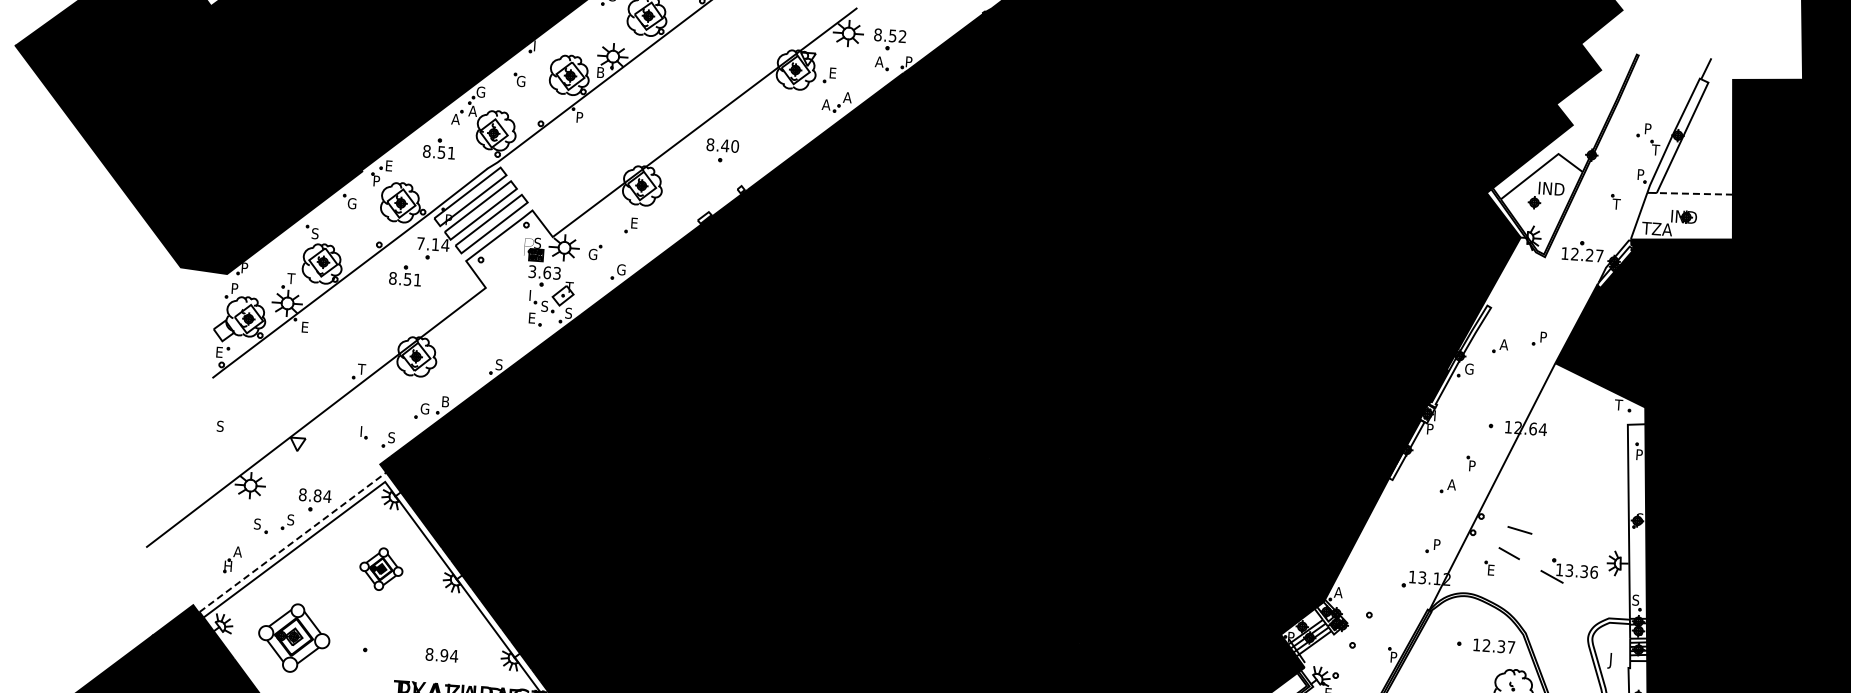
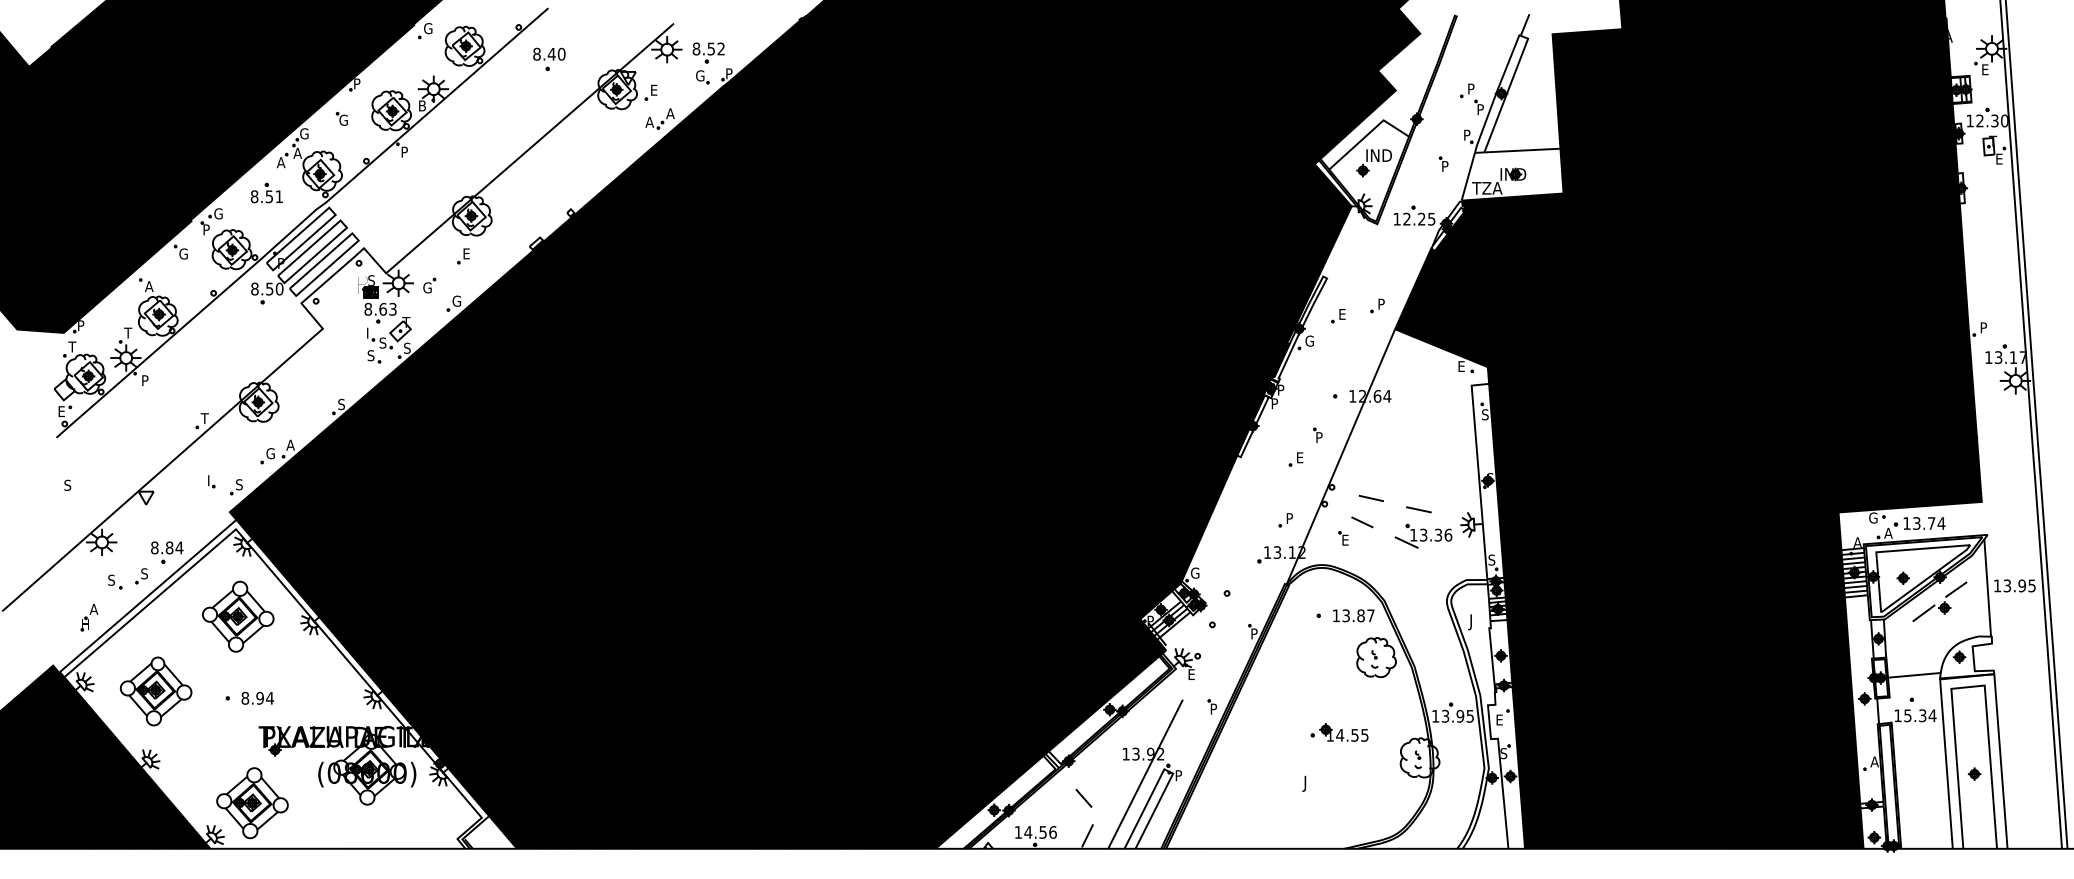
text: (537, 43) -> (357, 81), I -> P
text: (879, 61) -> (699, 75), A -> G
text: (1655, 149) -> (1480, 109), T -> P
part: (722, 150) -> (549, 59), moved
text: (389, 165) -> (218, 213), E -> G
line: (1693, 193) -> (1521, 150), dashed -> solid
text: (1616, 204) -> (1444, 166), T -> P
text: (315, 233) -> (149, 286), S -> A
text: (433, 243) -> (267, 288), 7.14 -> 8.50
text: (1599, 256) -> (1431, 219), 12.27 -> 12.25
text: (532, 271) -> (368, 309), 3.63 -> 8.63
part: (405, 275) -> (241, 321), removed
text: (234, 288) -> (72, 346), P -> T
text: (531, 317) -> (370, 355), E -> S
text: (305, 327) -> (145, 380), E -> P
text: (1503, 344) -> (1342, 314), A -> E
text: (445, 401) -> (290, 444), B -> A
text: (1619, 405) -> (1461, 366), T -> E
text: (1438, 413) -> (1281, 387), I -> P
text: (1639, 454) -> (1485, 414), P -> S
text: (1452, 484) -> (1300, 457), A -> E
line: (293, 541) -> (148, 595), dashed -> solid
line: (1566, 544) -> (1418, 509), added
part: (381, 569) -> (238, 616), size x1.67
text: (1338, 591) -> (1194, 572), A -> G
text: (1493, 645) -> (1353, 615), 12.37 -> 13.87
text: (441, 654) -> (257, 697), moved

